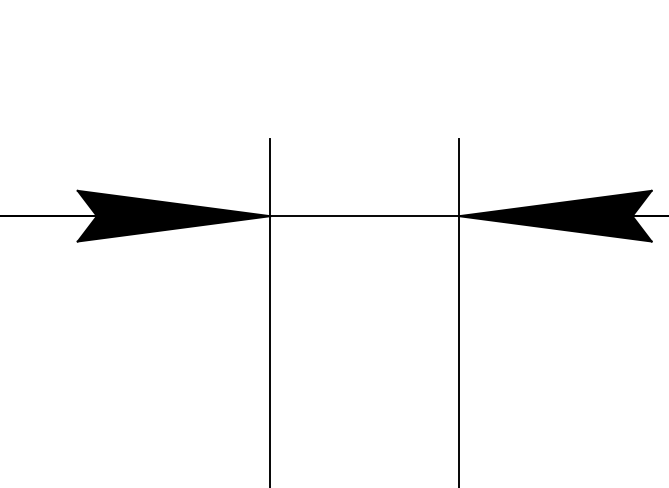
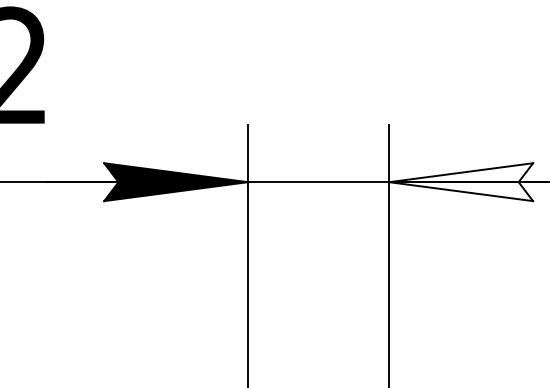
fill: (555, 216) -> (461, 182), removed

